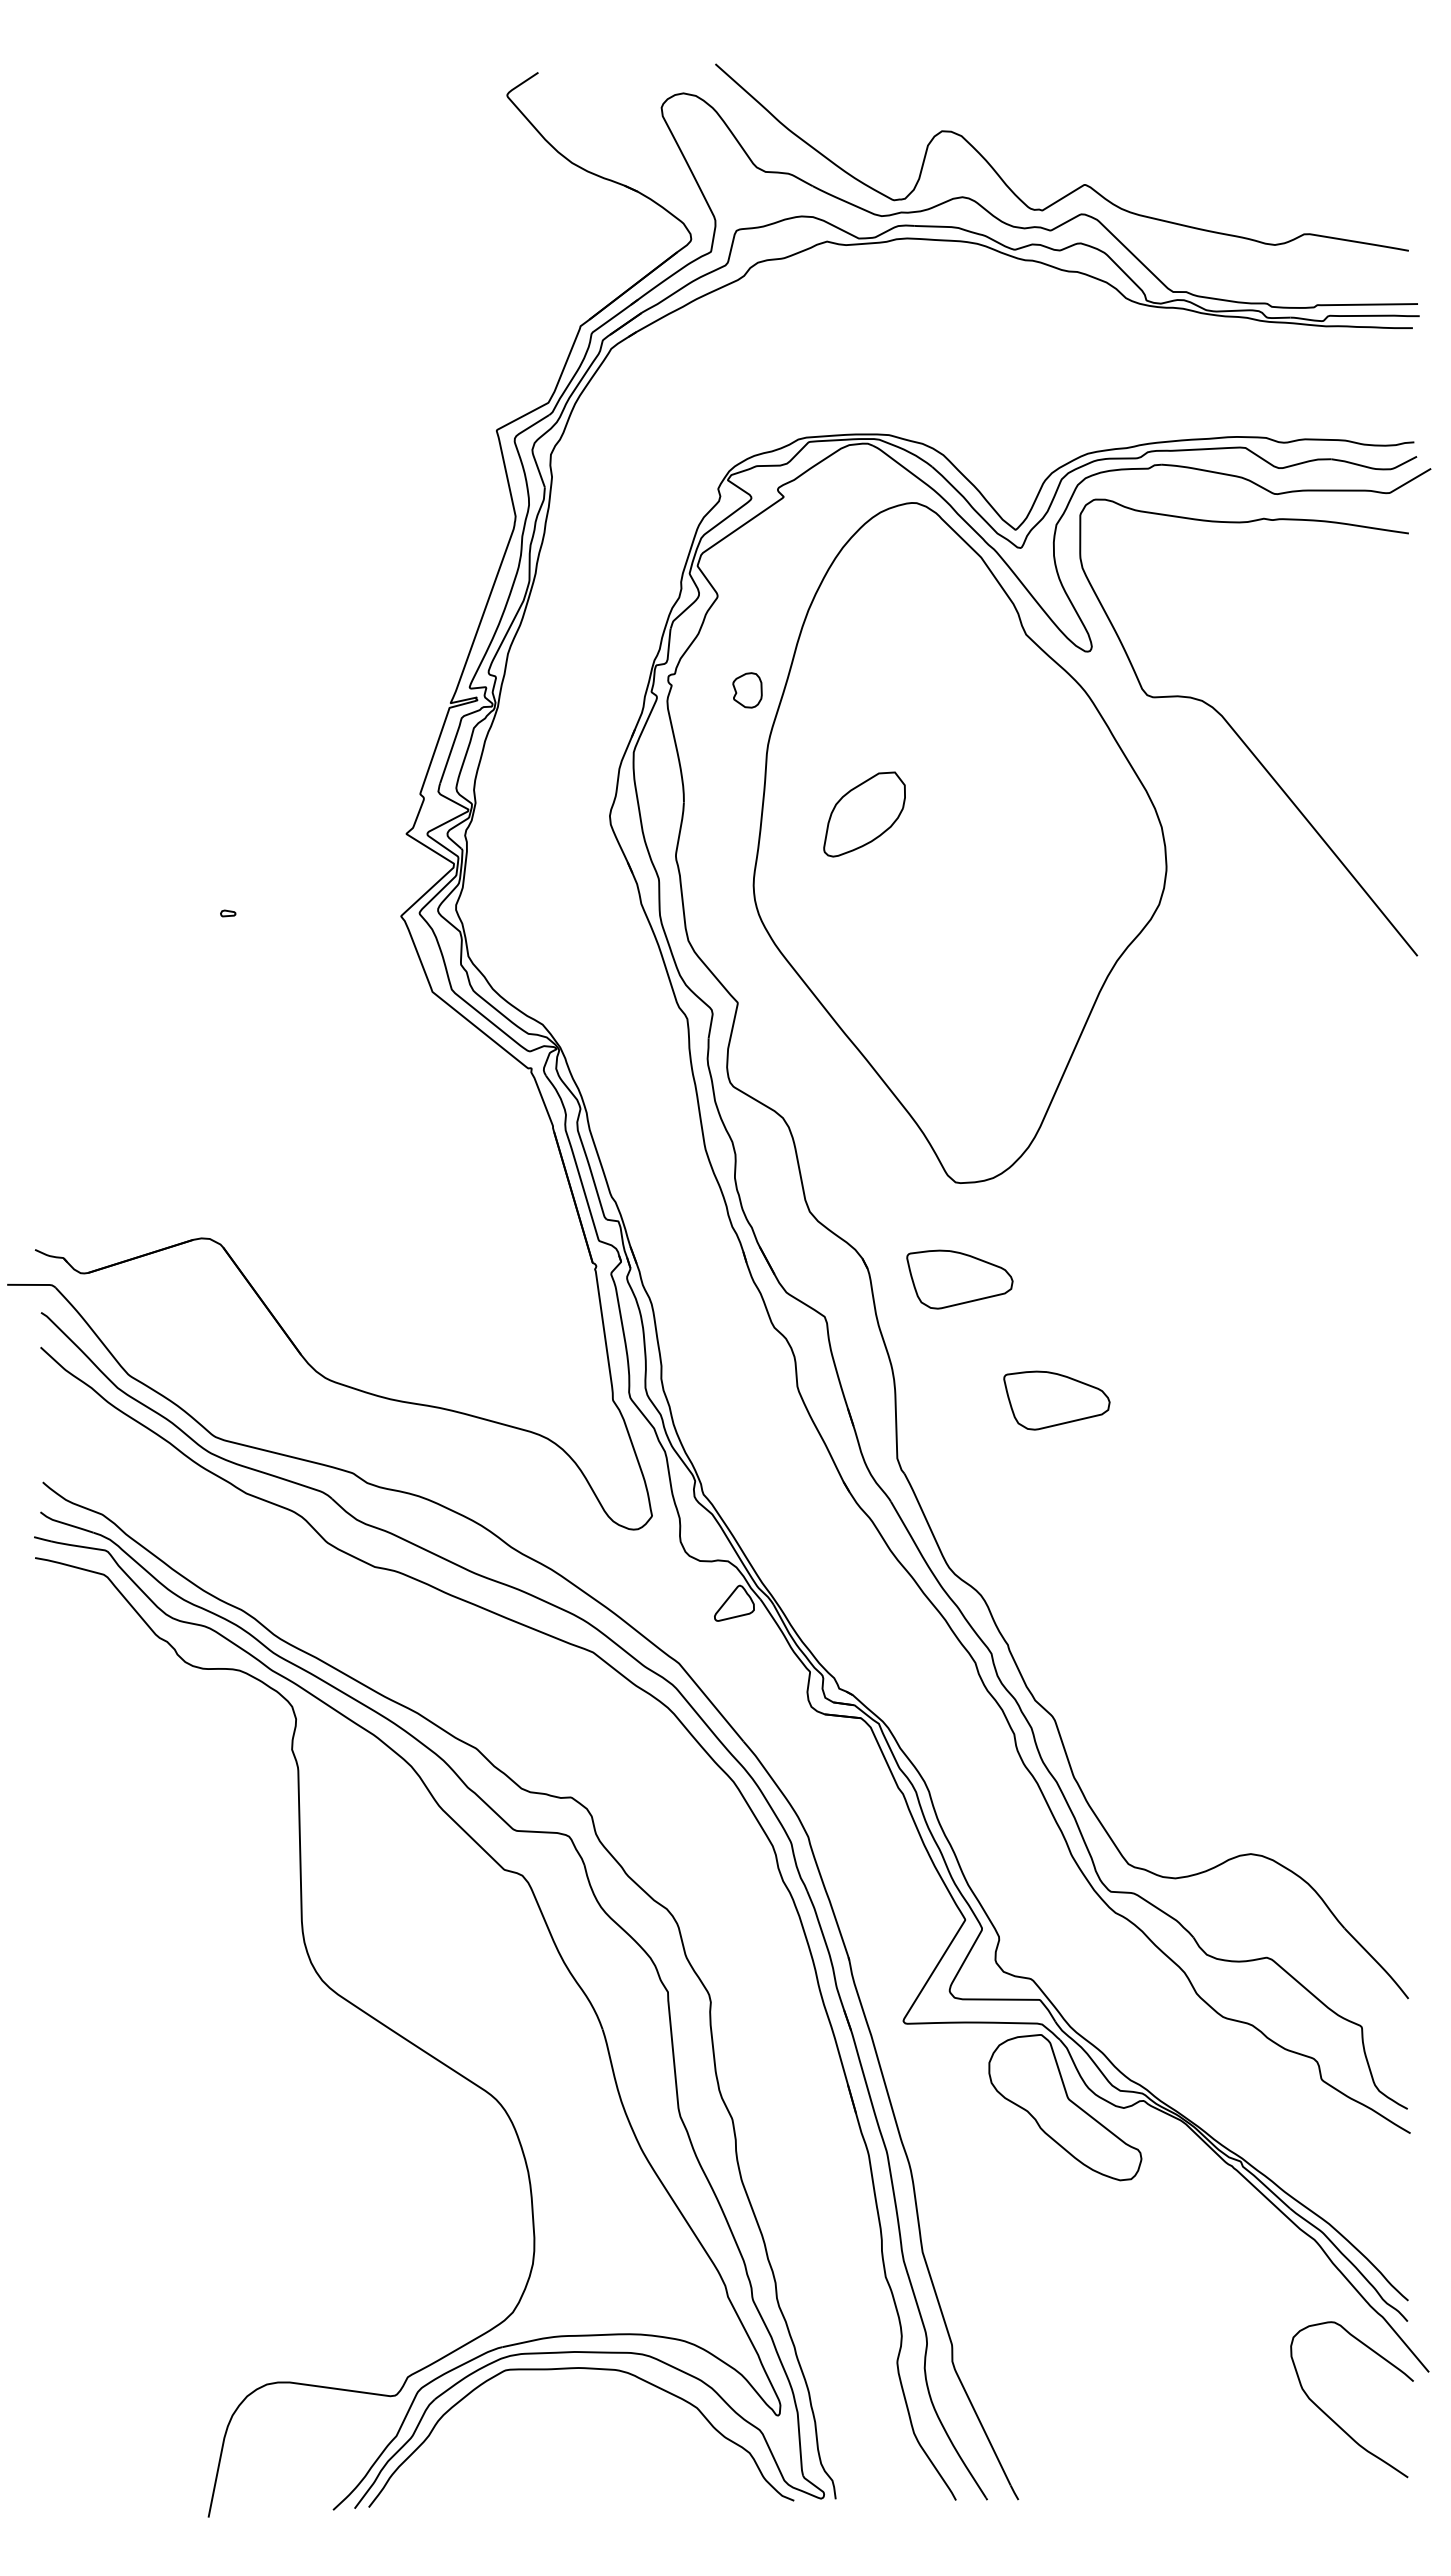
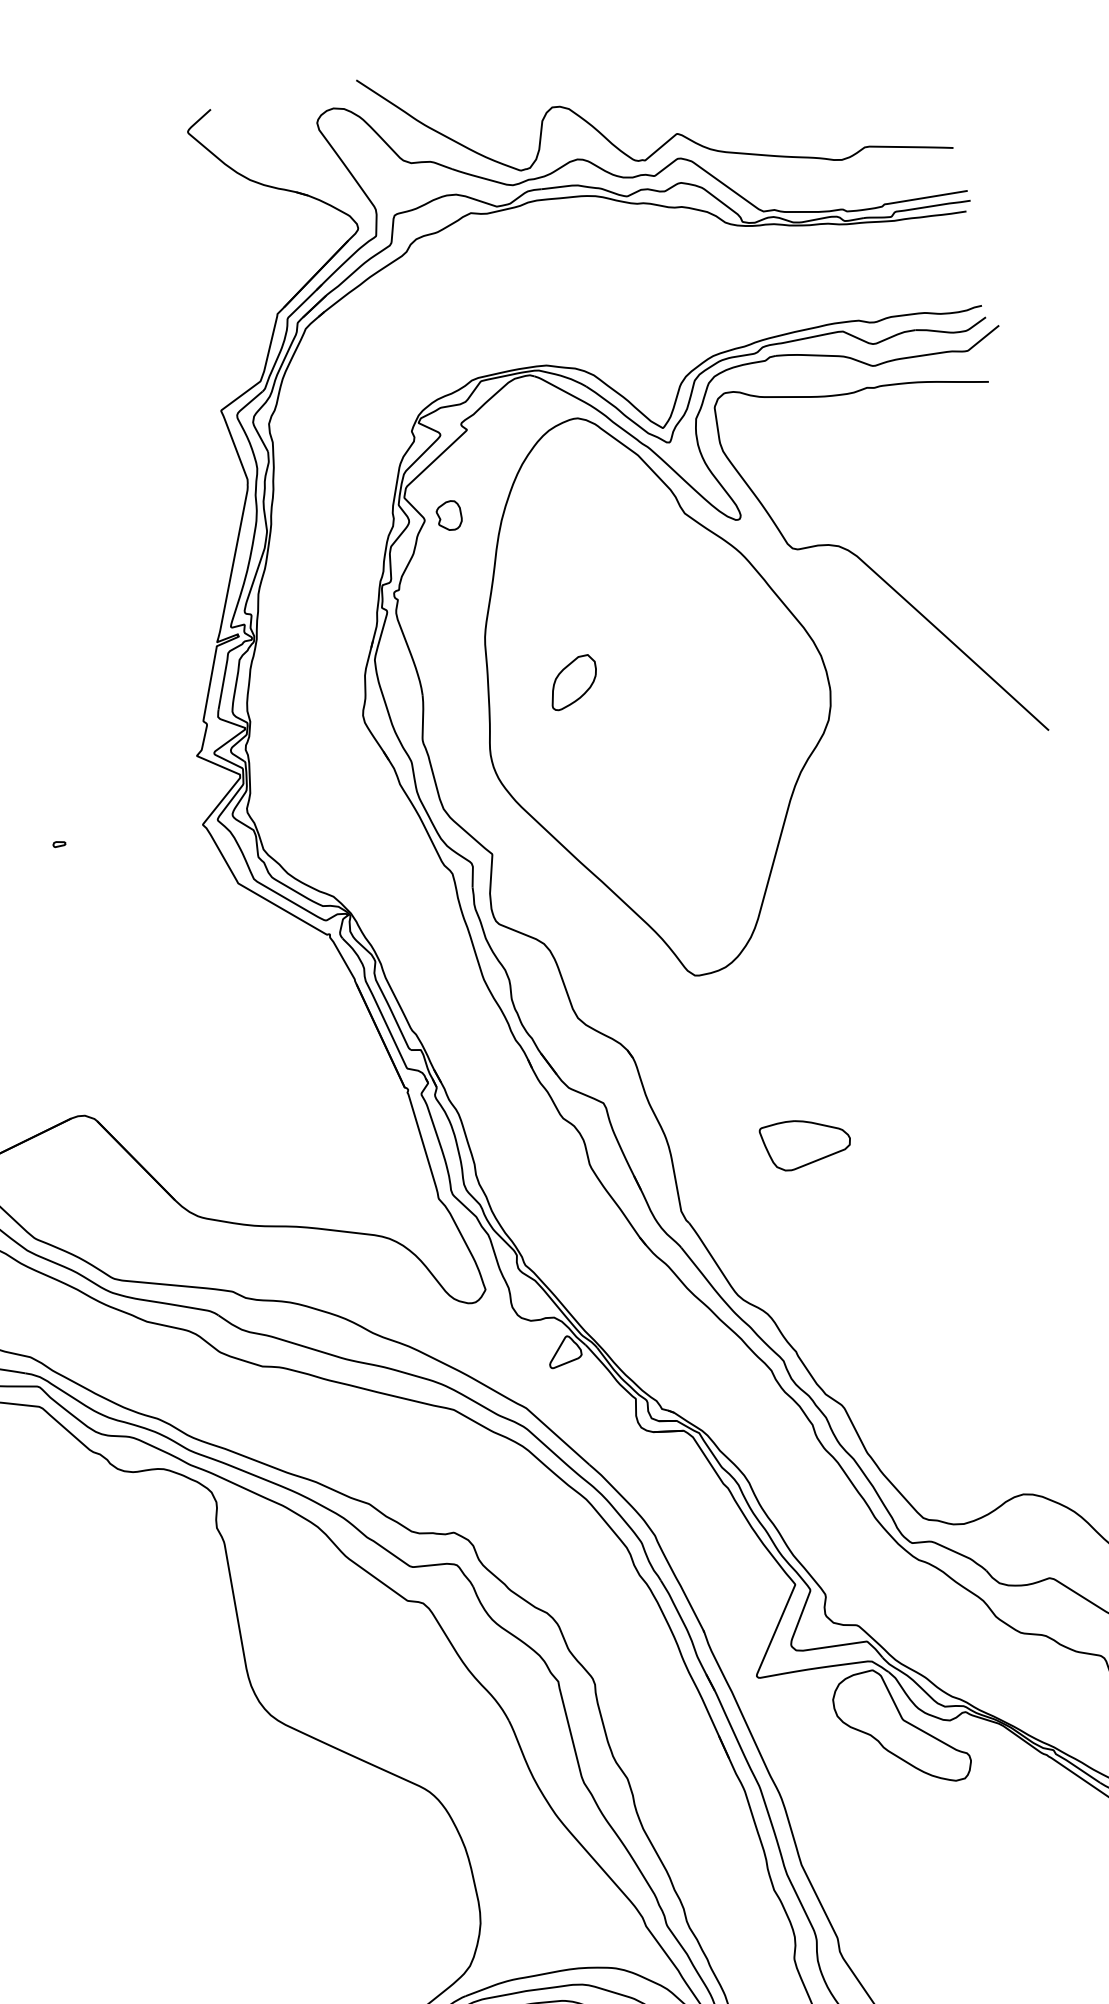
part: (747, 690) -> (449, 515), moved
part: (864, 814) -> (573, 682), size x0.71
part: (959, 1279) -> (710, 1055), removed

